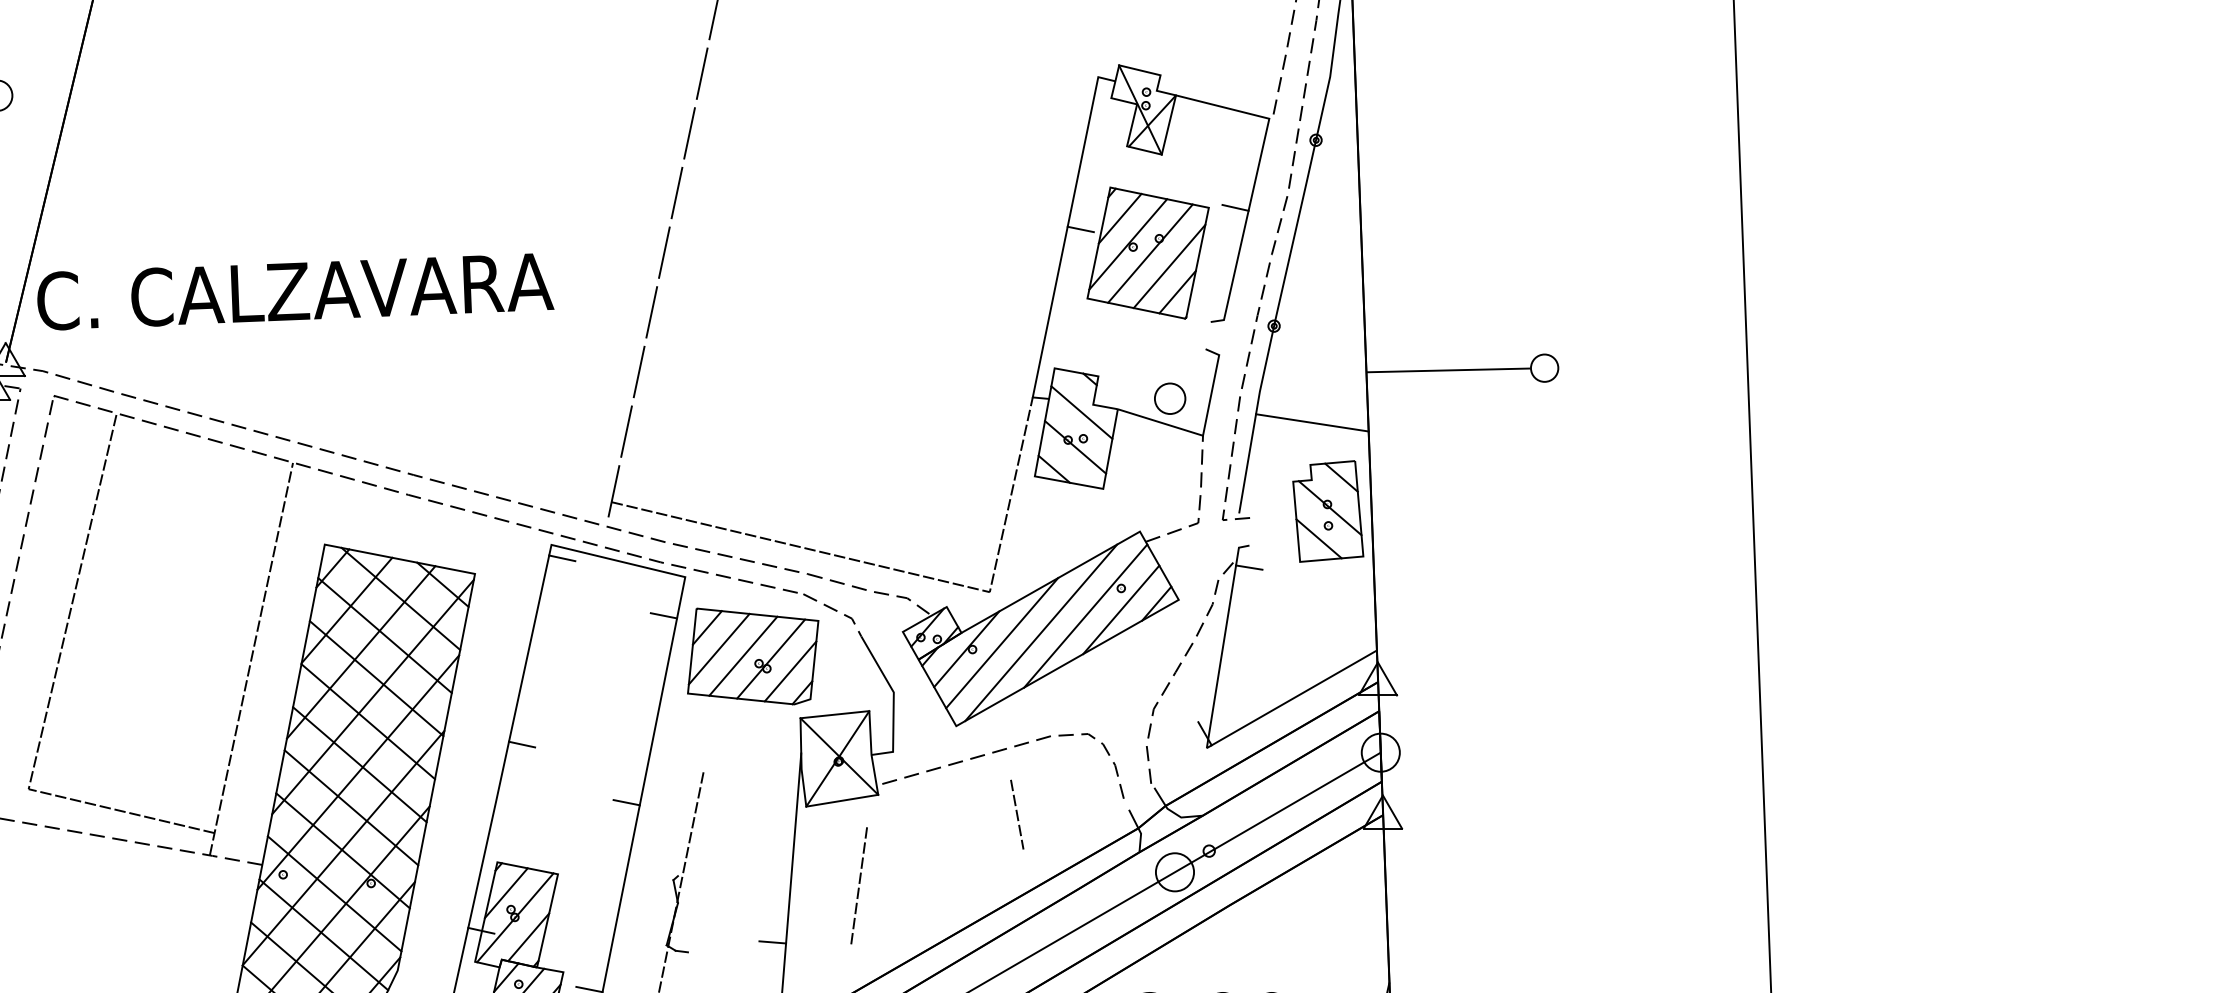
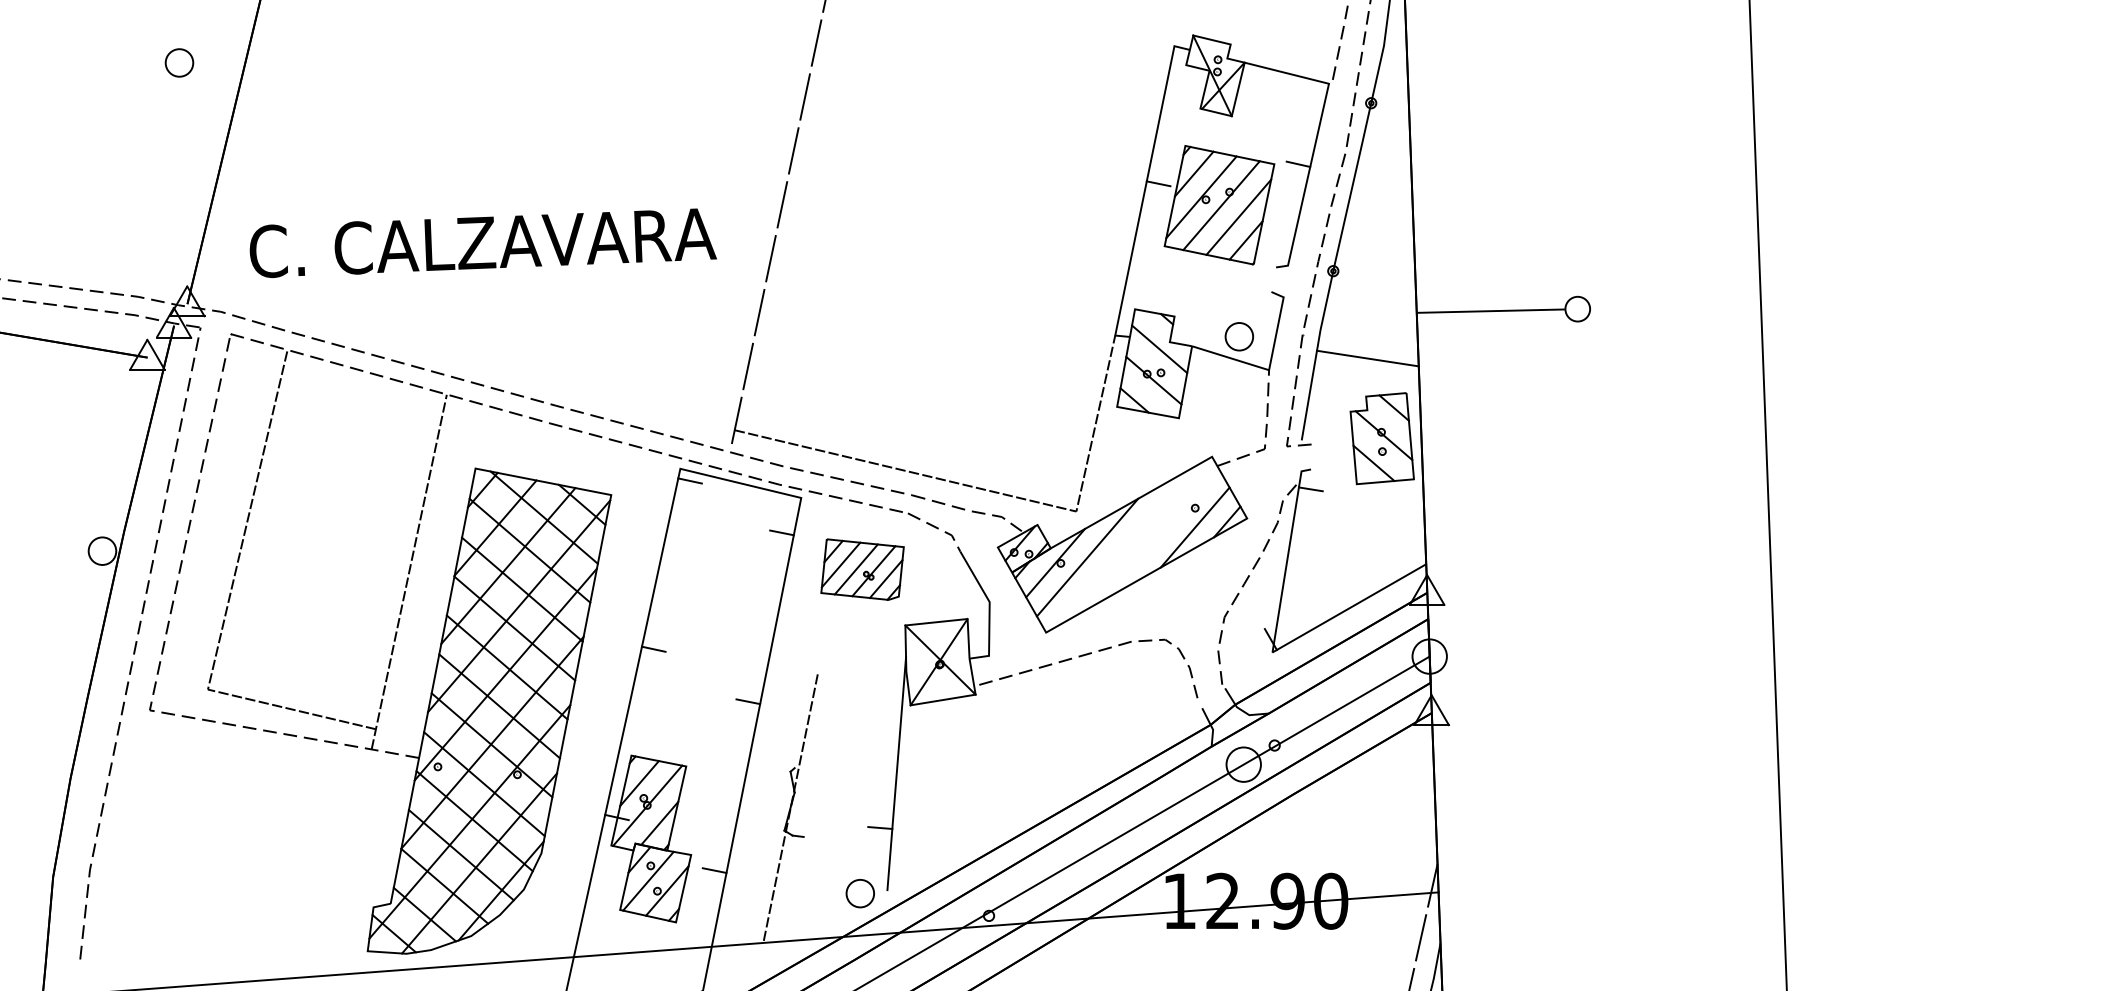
text: (294, 291) -> (482, 242), moved
line: (1085, 615) -> (1162, 532), removed
line: (1040, 633) -> (1122, 548), removed
part: (753, 656) -> (862, 569), size x0.7
line: (1016, 814) -> (1100, 712), removed
line: (859, 884) -> (958, 775), removed

